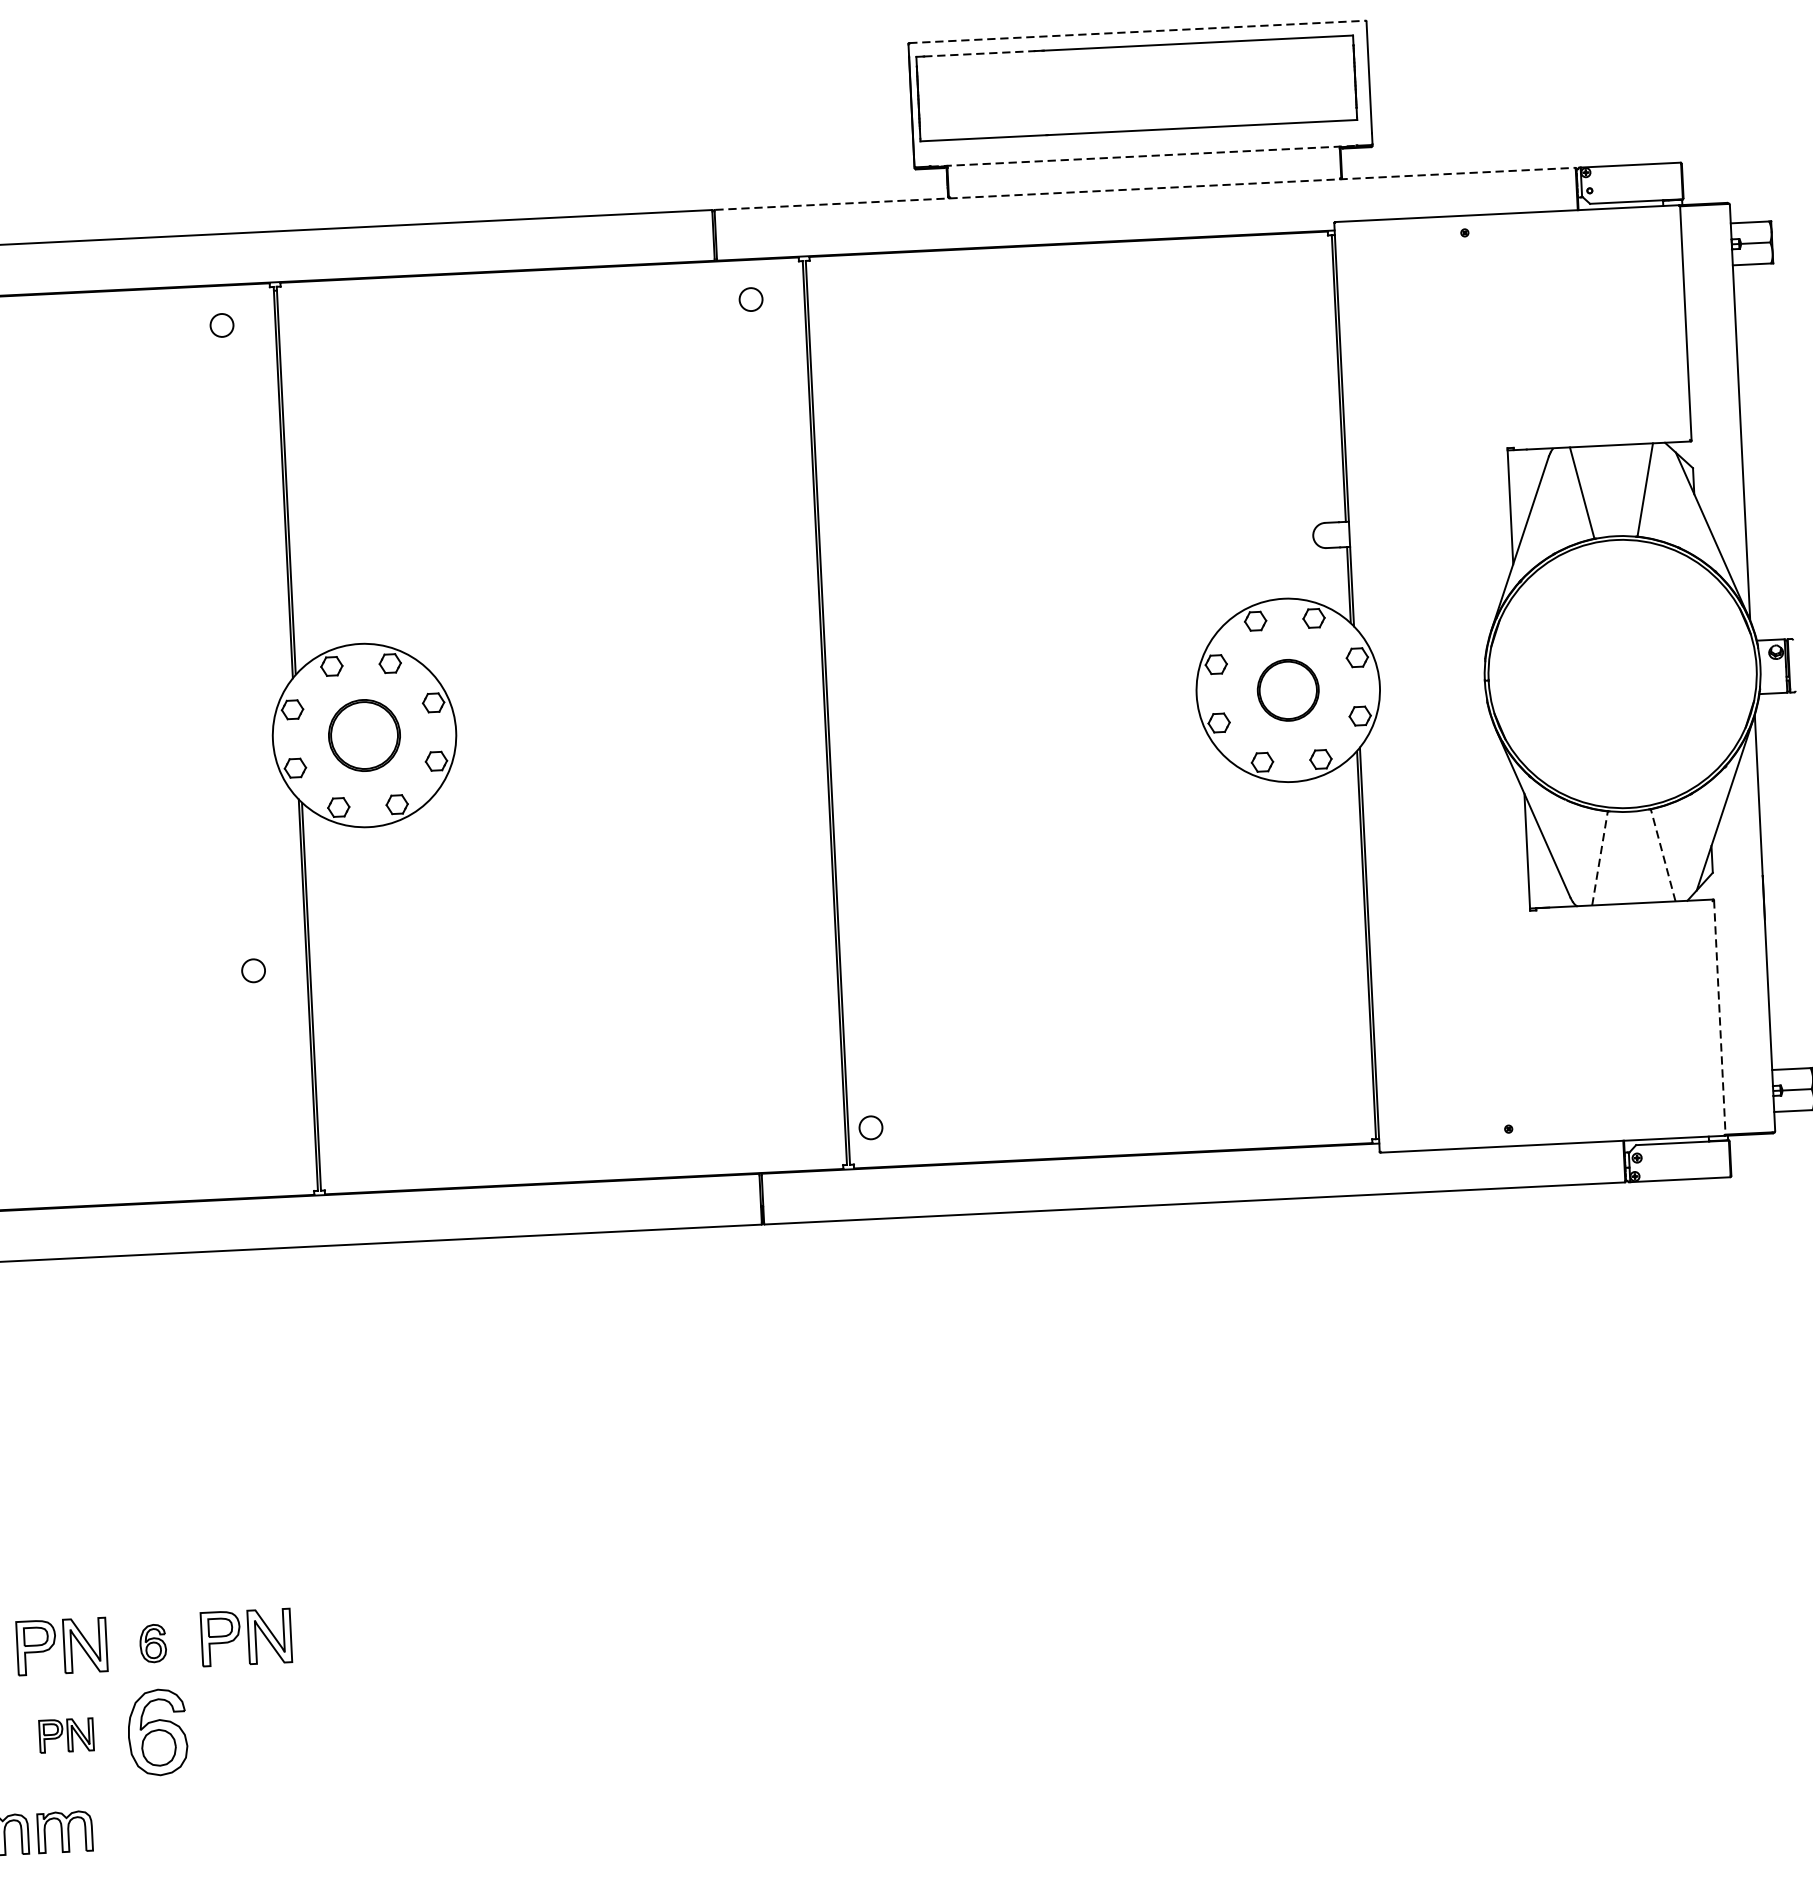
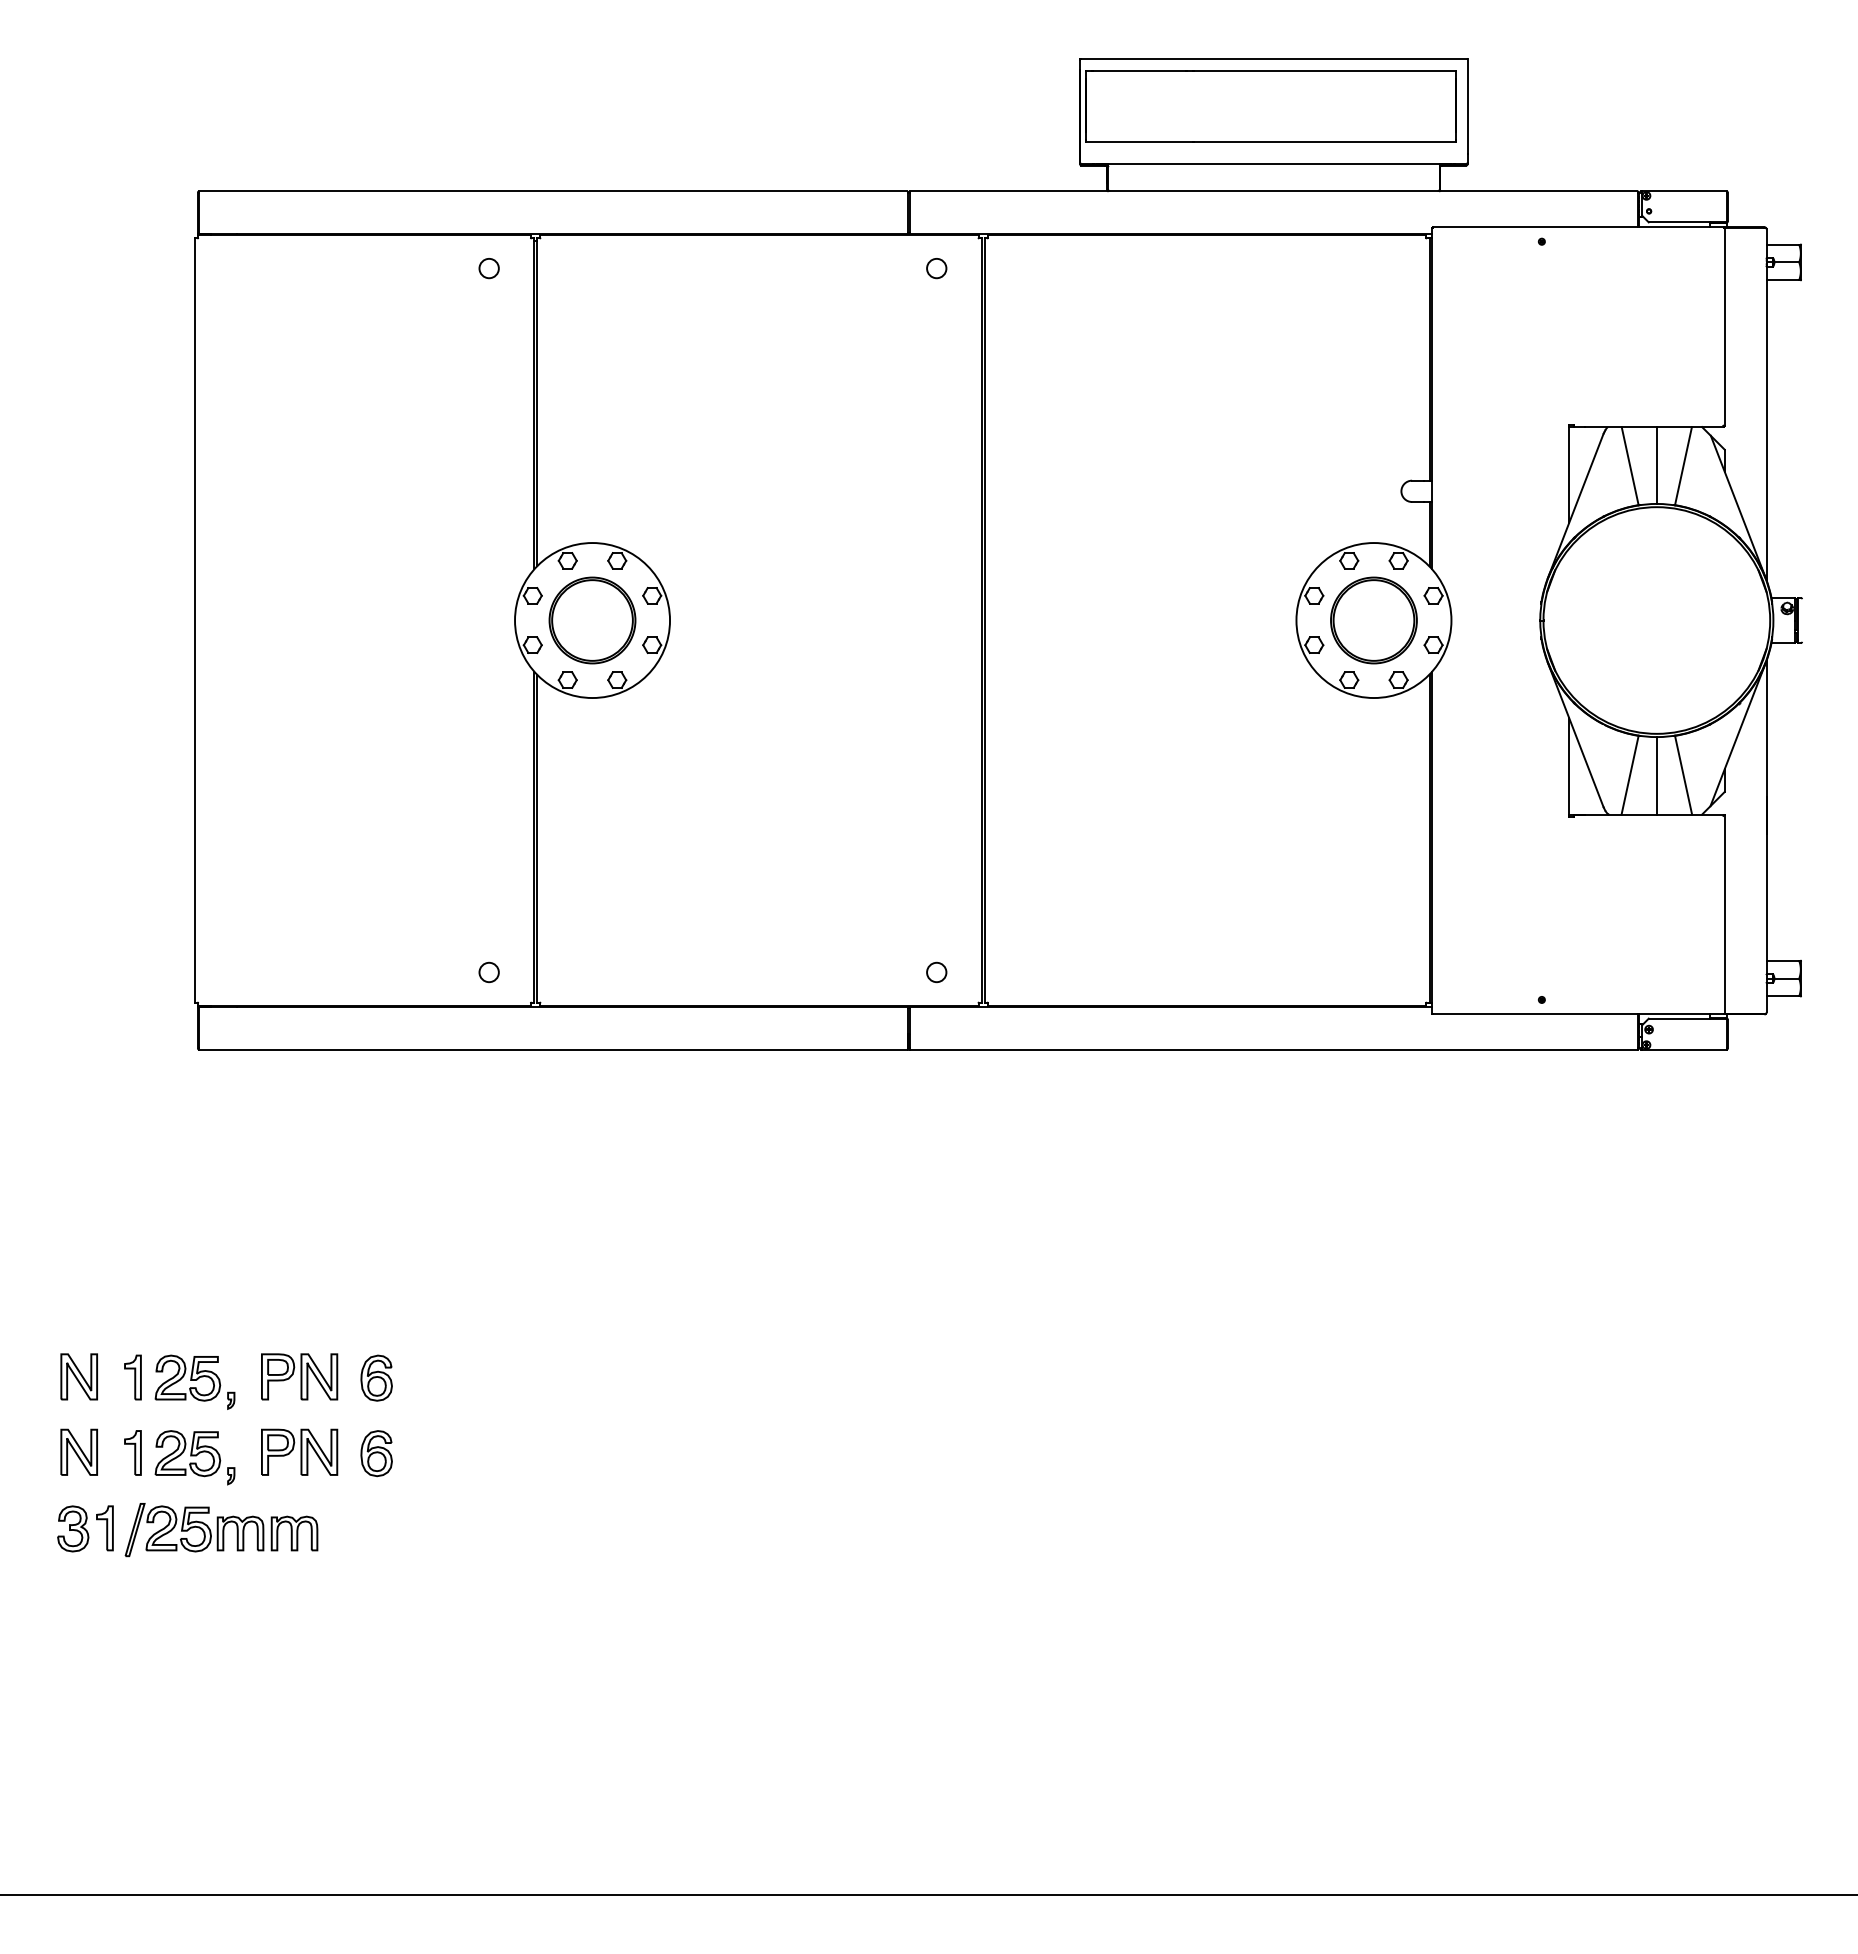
line: (1138, 31) -> (1274, 58), dashed -> solid
line: (979, 53) -> (1139, 70), dashed -> solid
line: (1144, 155) -> (1274, 163), dashed -> solid
line: (1144, 189) -> (1273, 191), dashed -> solid
line: (1613, 490) -> (1656, 465), added
part: (1287, 690) -> (1373, 620), size x1.67
part: (364, 735) -> (592, 620), size x1.43
line: (1663, 854) -> (1683, 774), dashed -> solid
line: (1600, 857) -> (1630, 774), dashed -> solid
line: (1631, 857) -> (1656, 775), added
circle: (252, 970) -> (488, 972), moved
line: (1719, 1018) -> (1724, 915), dashed -> solid
circle: (870, 1127) -> (936, 972), moved
part: (246, 1637) -> (455, 1376), removed
part: (152, 1642) -> (376, 1377), size x1.43
part: (157, 1732) -> (376, 1453), size x0.62
part: (66, 1734) -> (299, 1451), size x1.67

